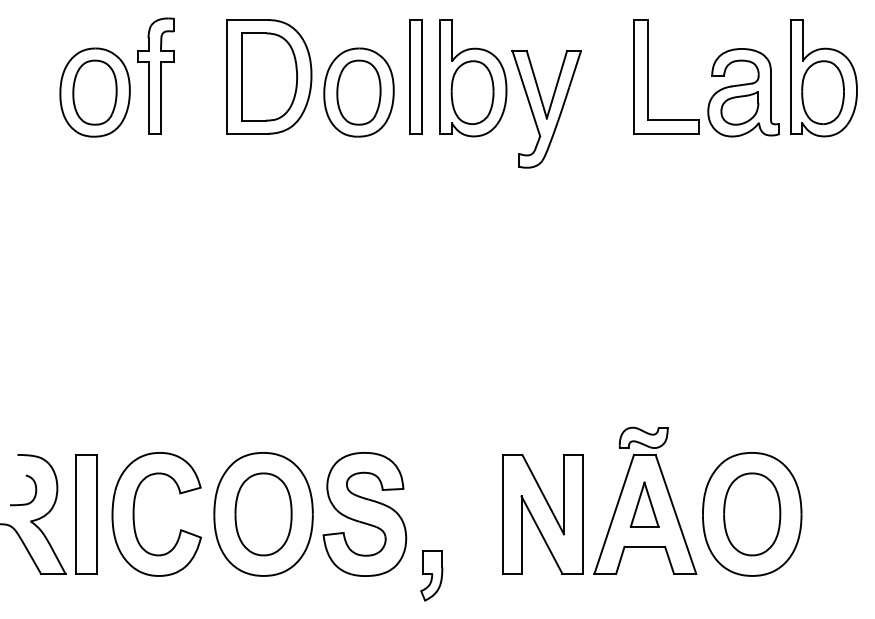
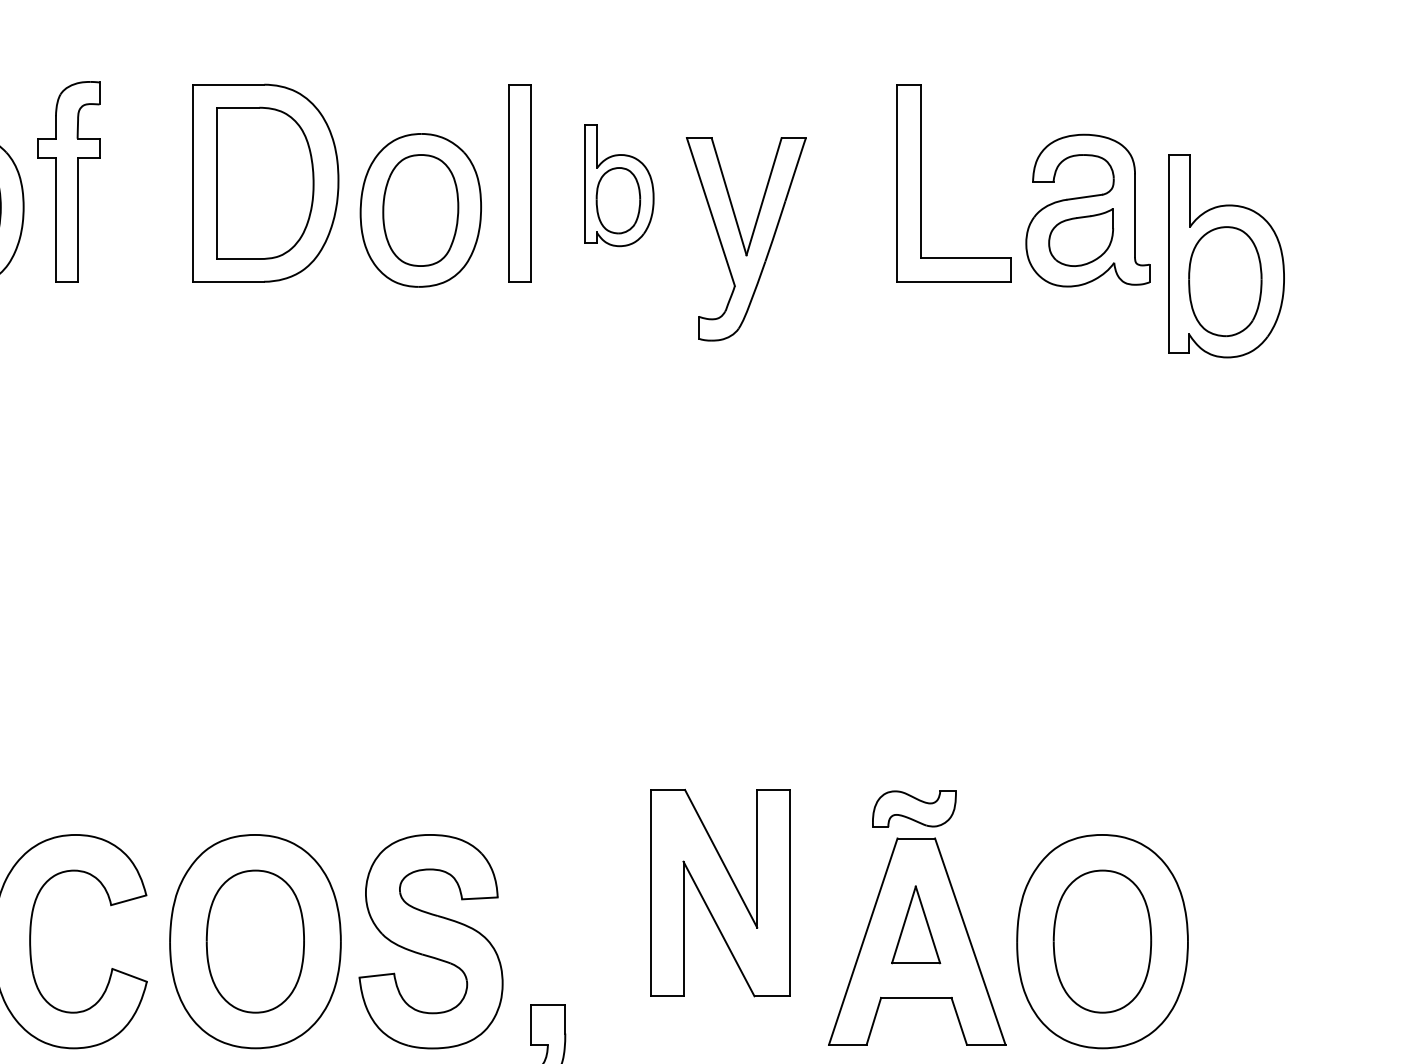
part: (473, 78) -> (619, 185), size x0.6
part: (823, 78) -> (1226, 257), moved
part: (542, 513) -> (719, 891), moved

